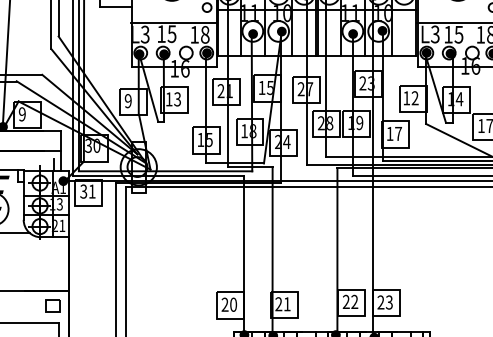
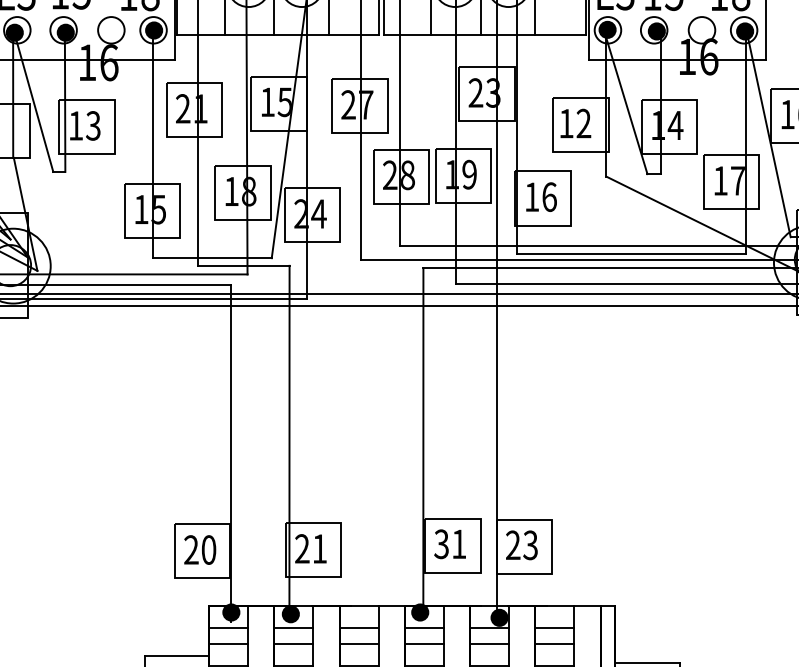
text: (398, 133) -> (549, 196), 17 -> 16
text: (350, 301) -> (450, 543), 22 -> 31

